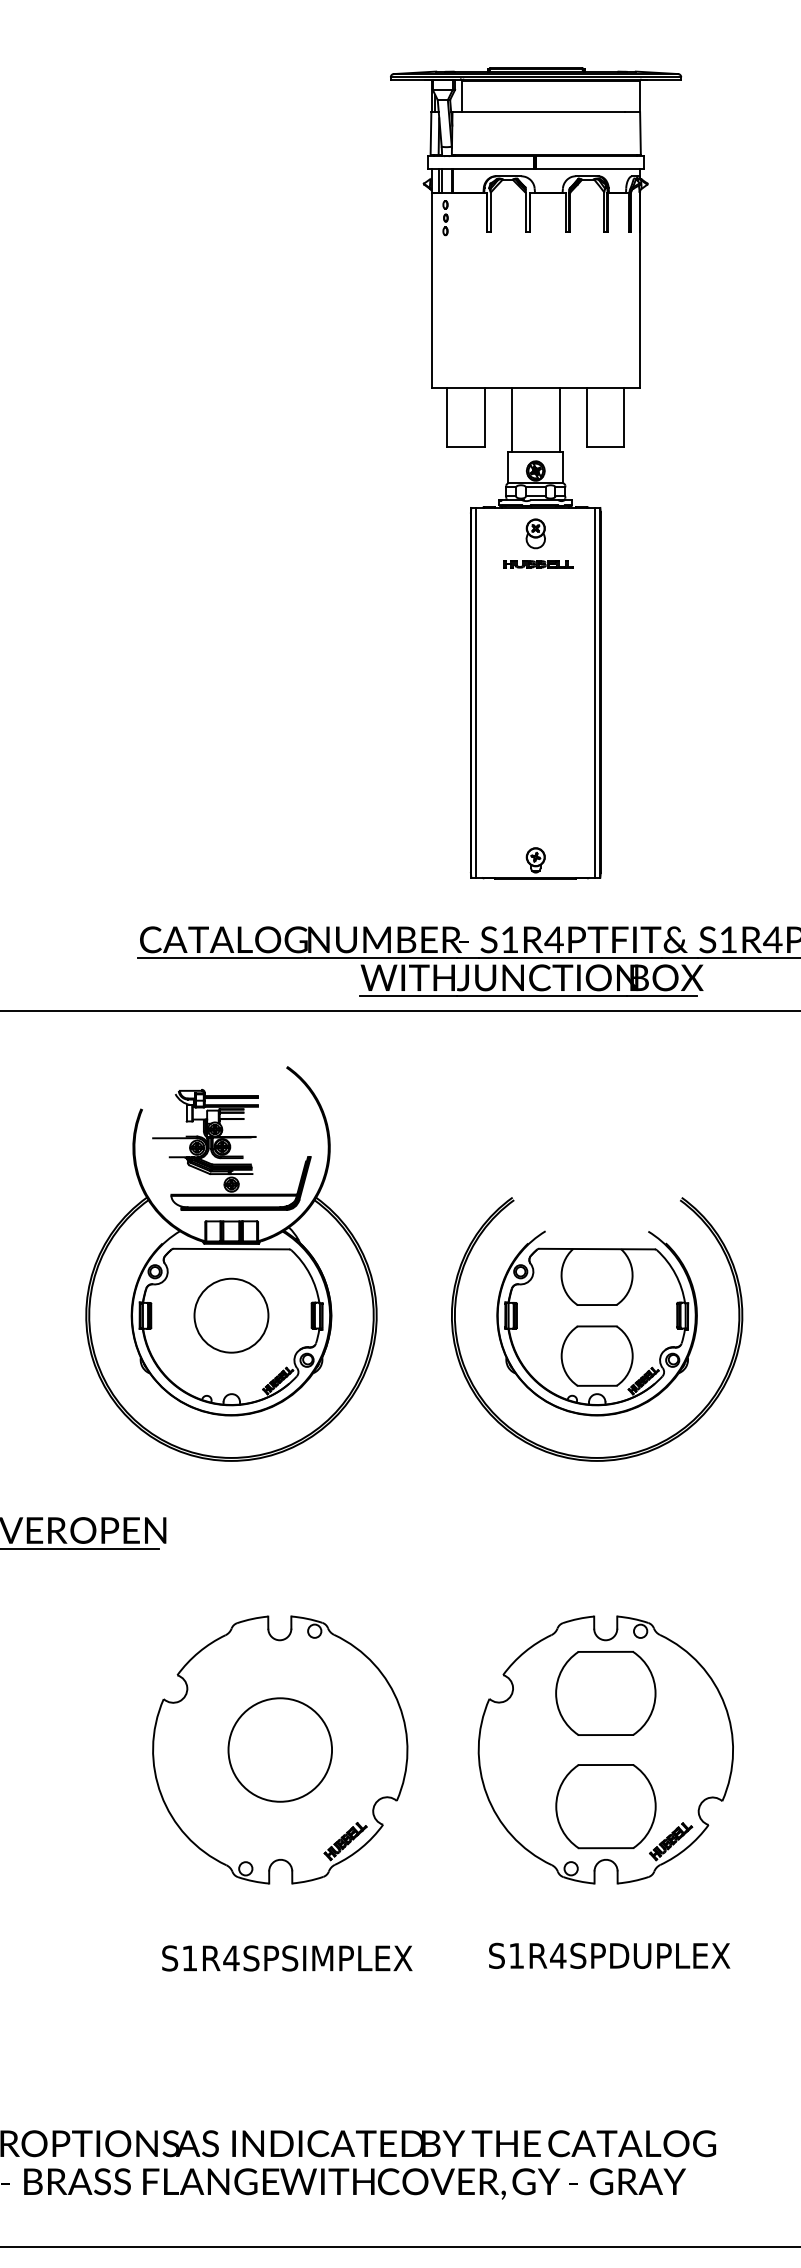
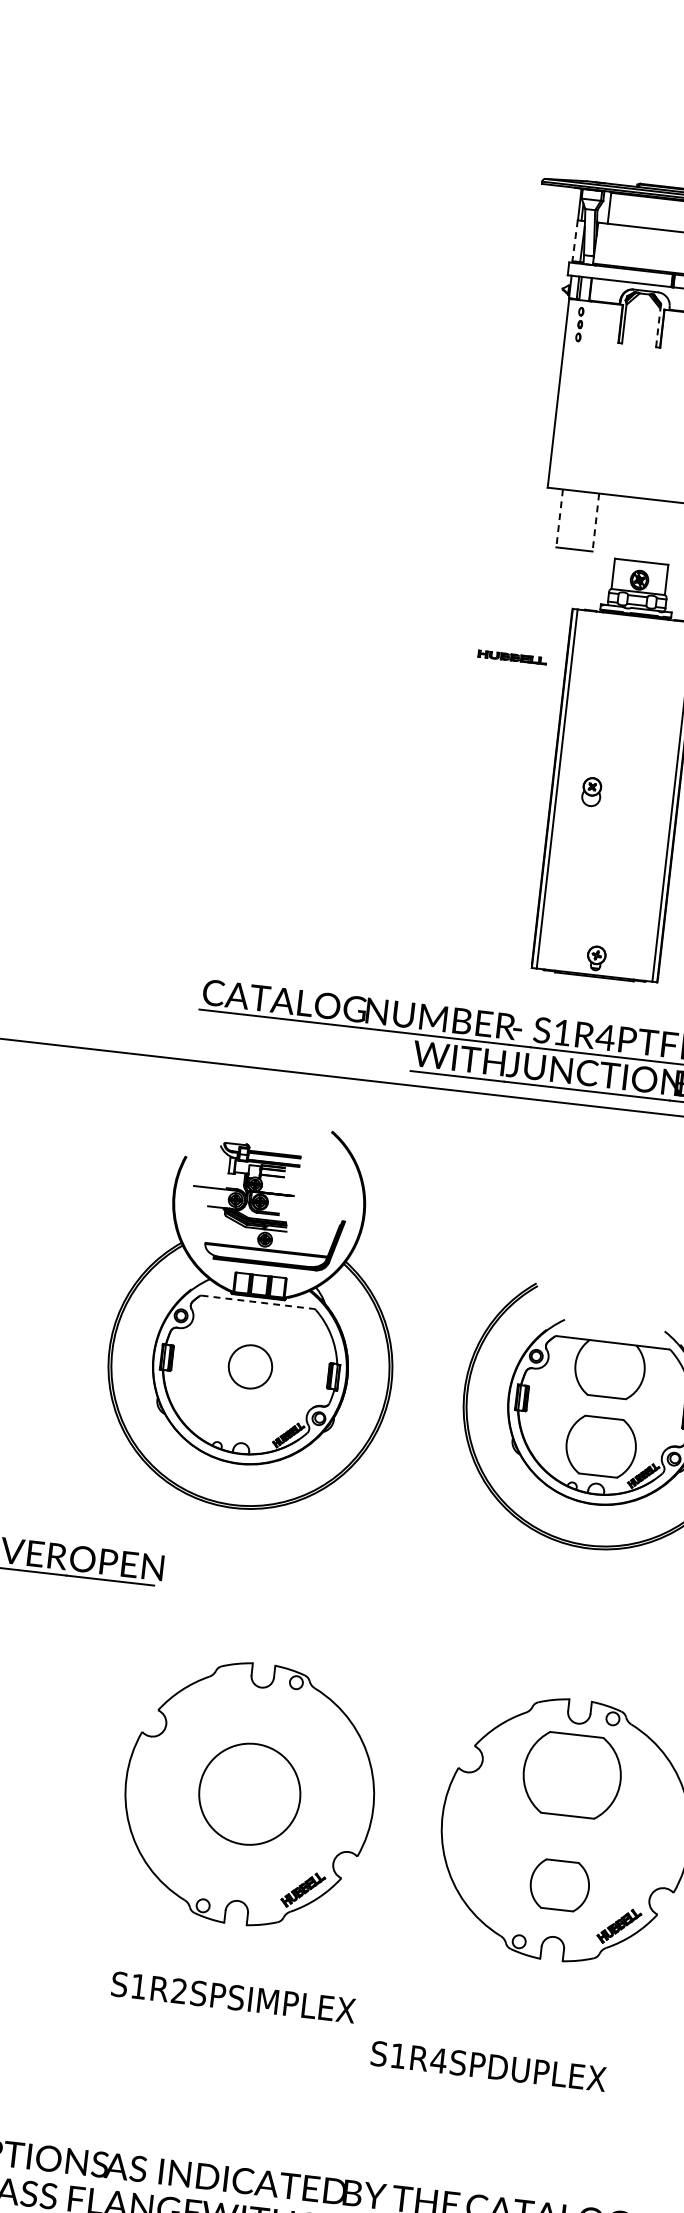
line: (430, 134) -> (574, 241), solid -> dashed
line: (525, 212) -> (658, 327), solid -> dashed
line: (447, 417) -> (559, 518), solid -> dashed
line: (484, 417) -> (595, 522), solid -> dashed
line: (511, 419) -> (621, 527), removed
line: (560, 419) -> (669, 532), removed
part: (535, 533) -> (591, 791), moved
part: (538, 564) -> (512, 657), moved
line: (231, 1249) -> (257, 1302), solid -> dashed
circle: (231, 1315) -> (250, 1366), size x0.6
part: (605, 1806) -> (559, 1885), size x0.6
text: (609, 1955) -> (488, 2065), moved
text: (231, 1958) -> (179, 1991), S1R4SPSIMPLEX -> S1R2SPSIMPLEX

